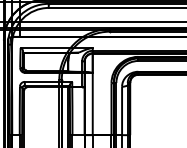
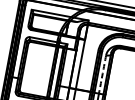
arc: (122, 110) -> (102, 74), solid -> dashed

